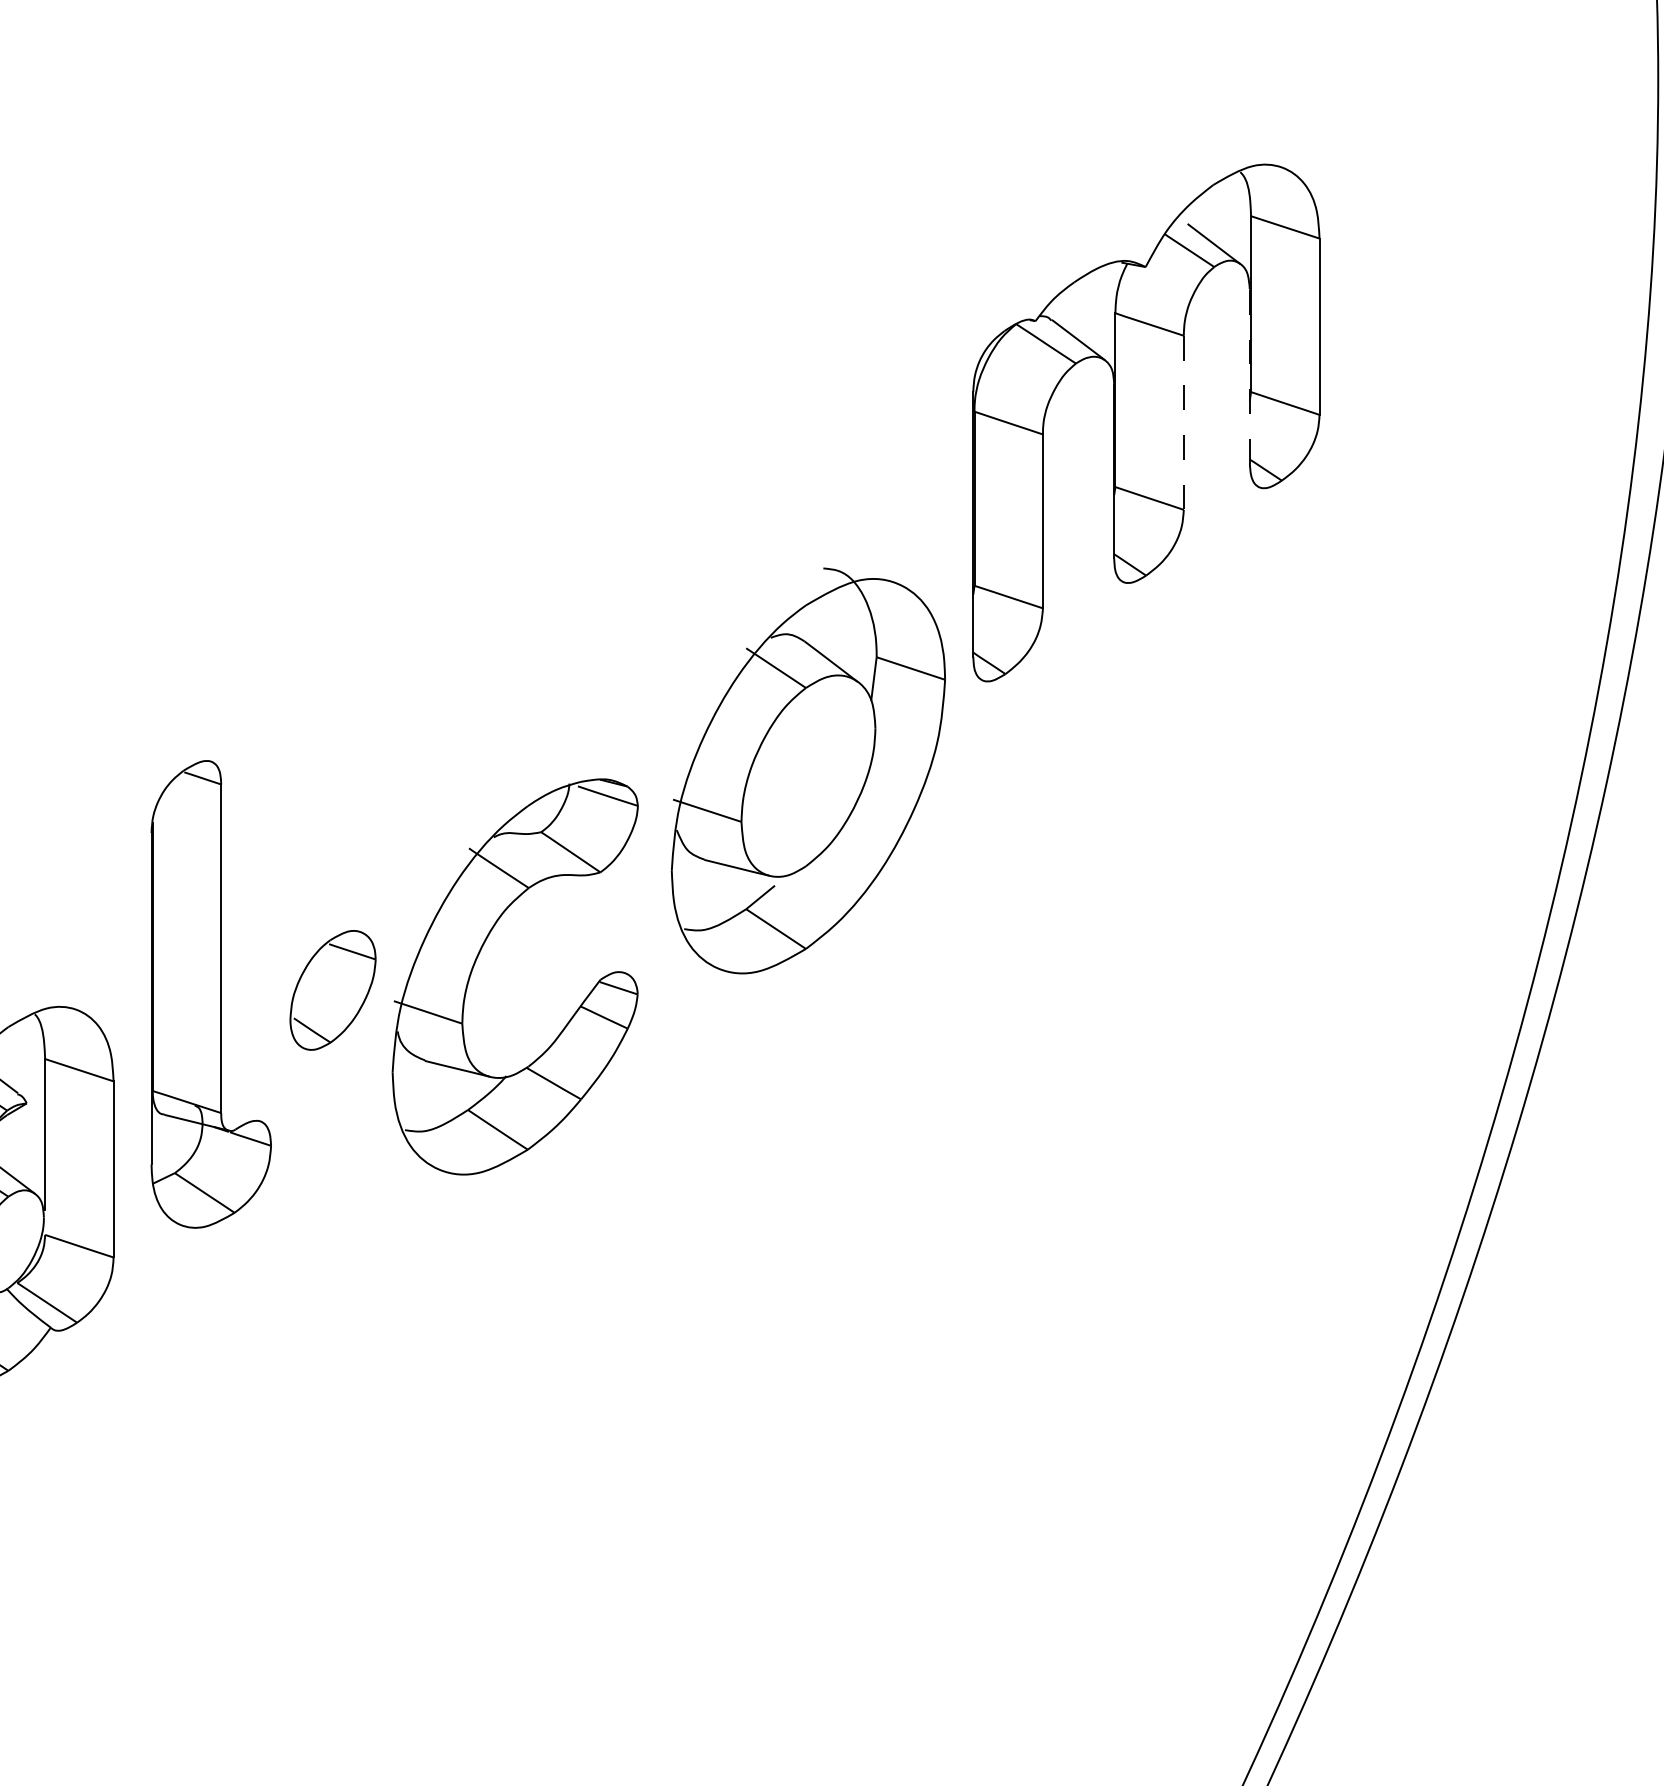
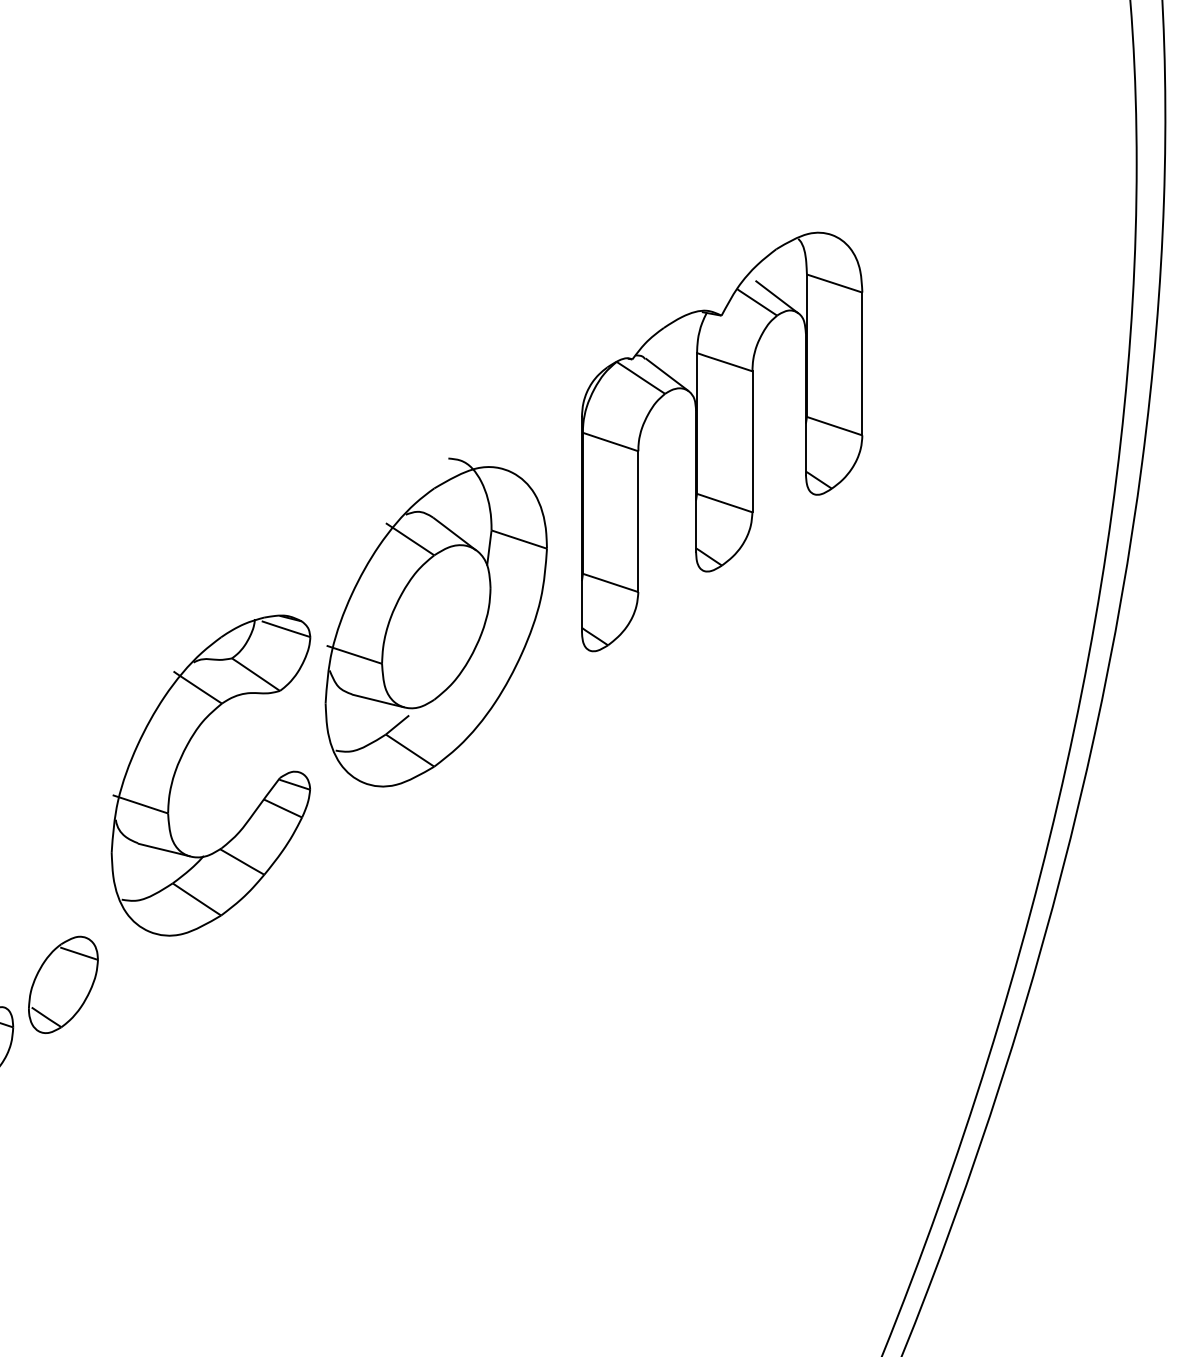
line: (1249, 376) -> (805, 404), dashed -> solid
line: (1183, 423) -> (752, 442), dashed -> solid
part: (807, 770) -> (435, 622), moved
part: (477, 959) -> (180, 761), moved
part: (332, 990) -> (62, 985), moved

